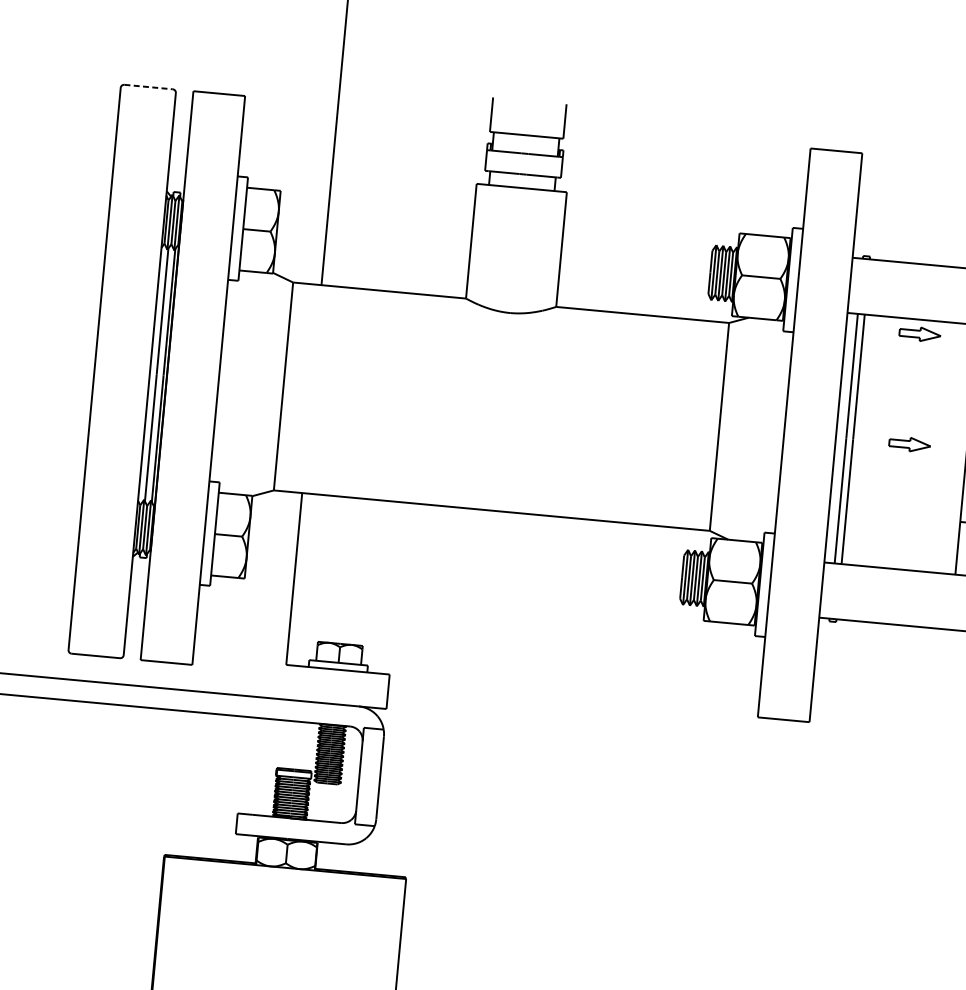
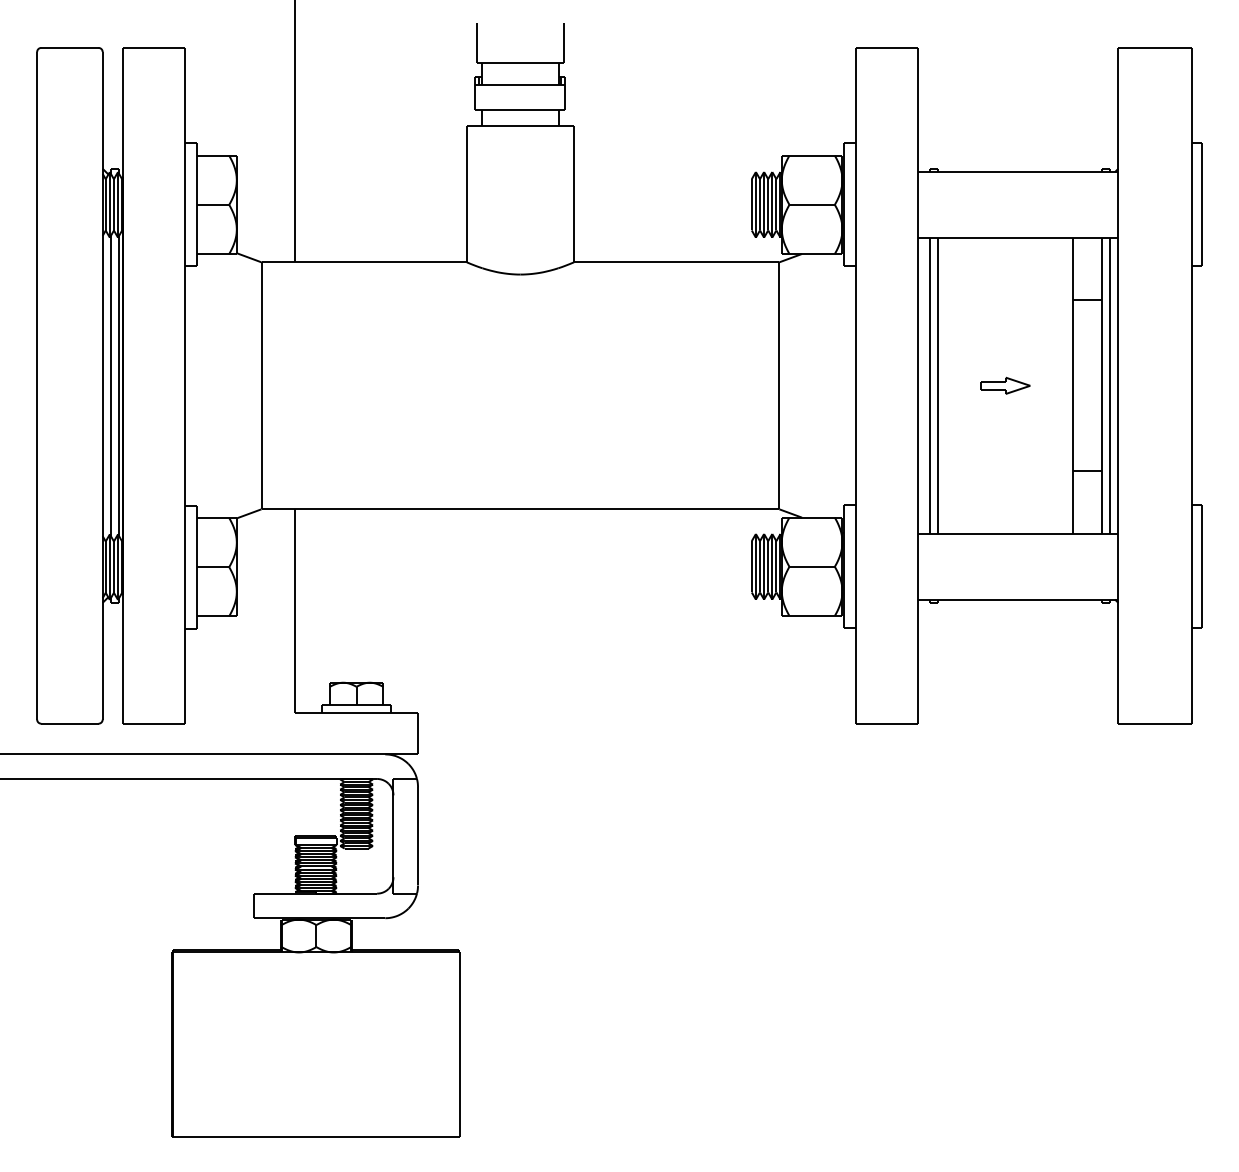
line: (148, 86) -> (69, 47), dashed -> solid
part: (920, 334) -> (1005, 254), removed

